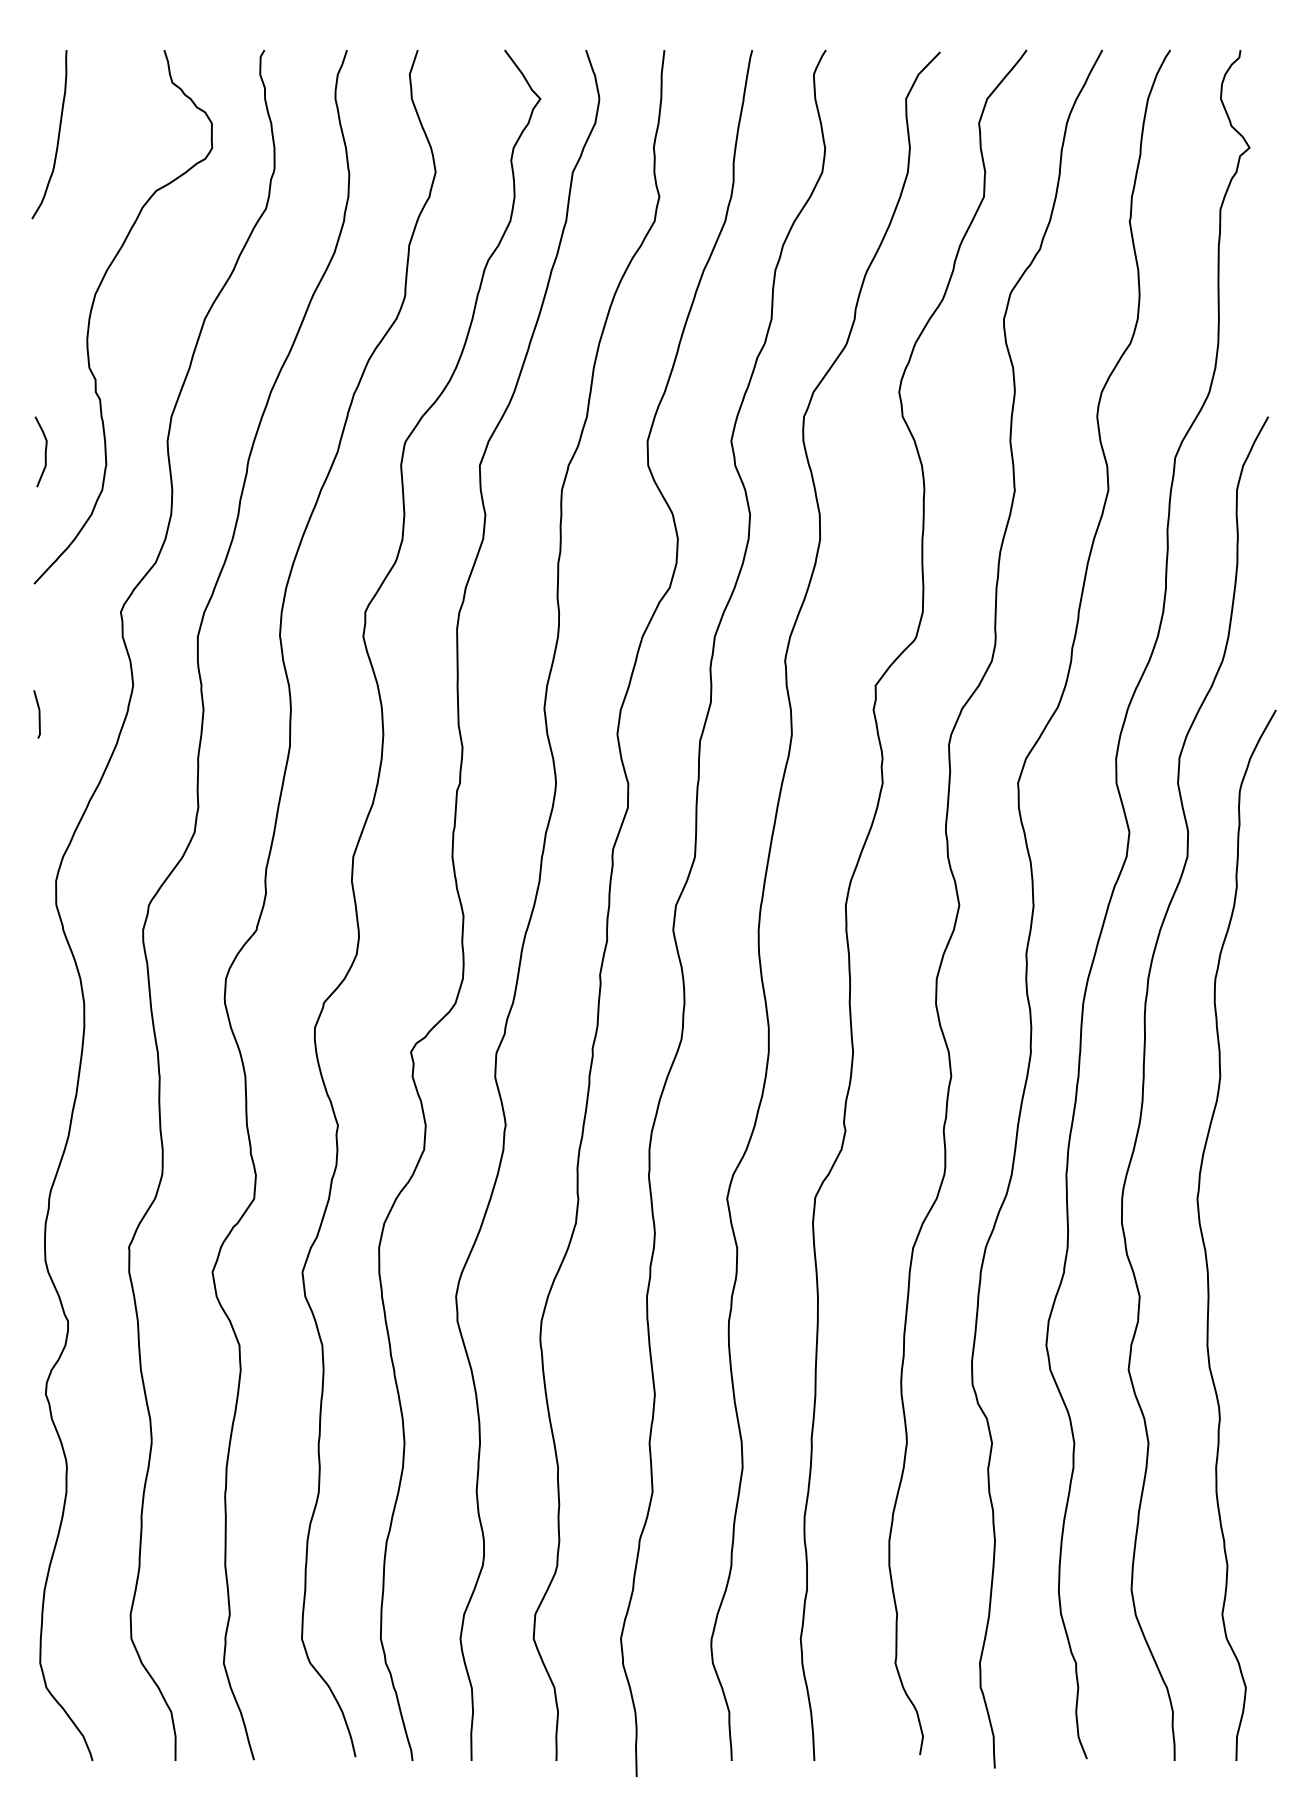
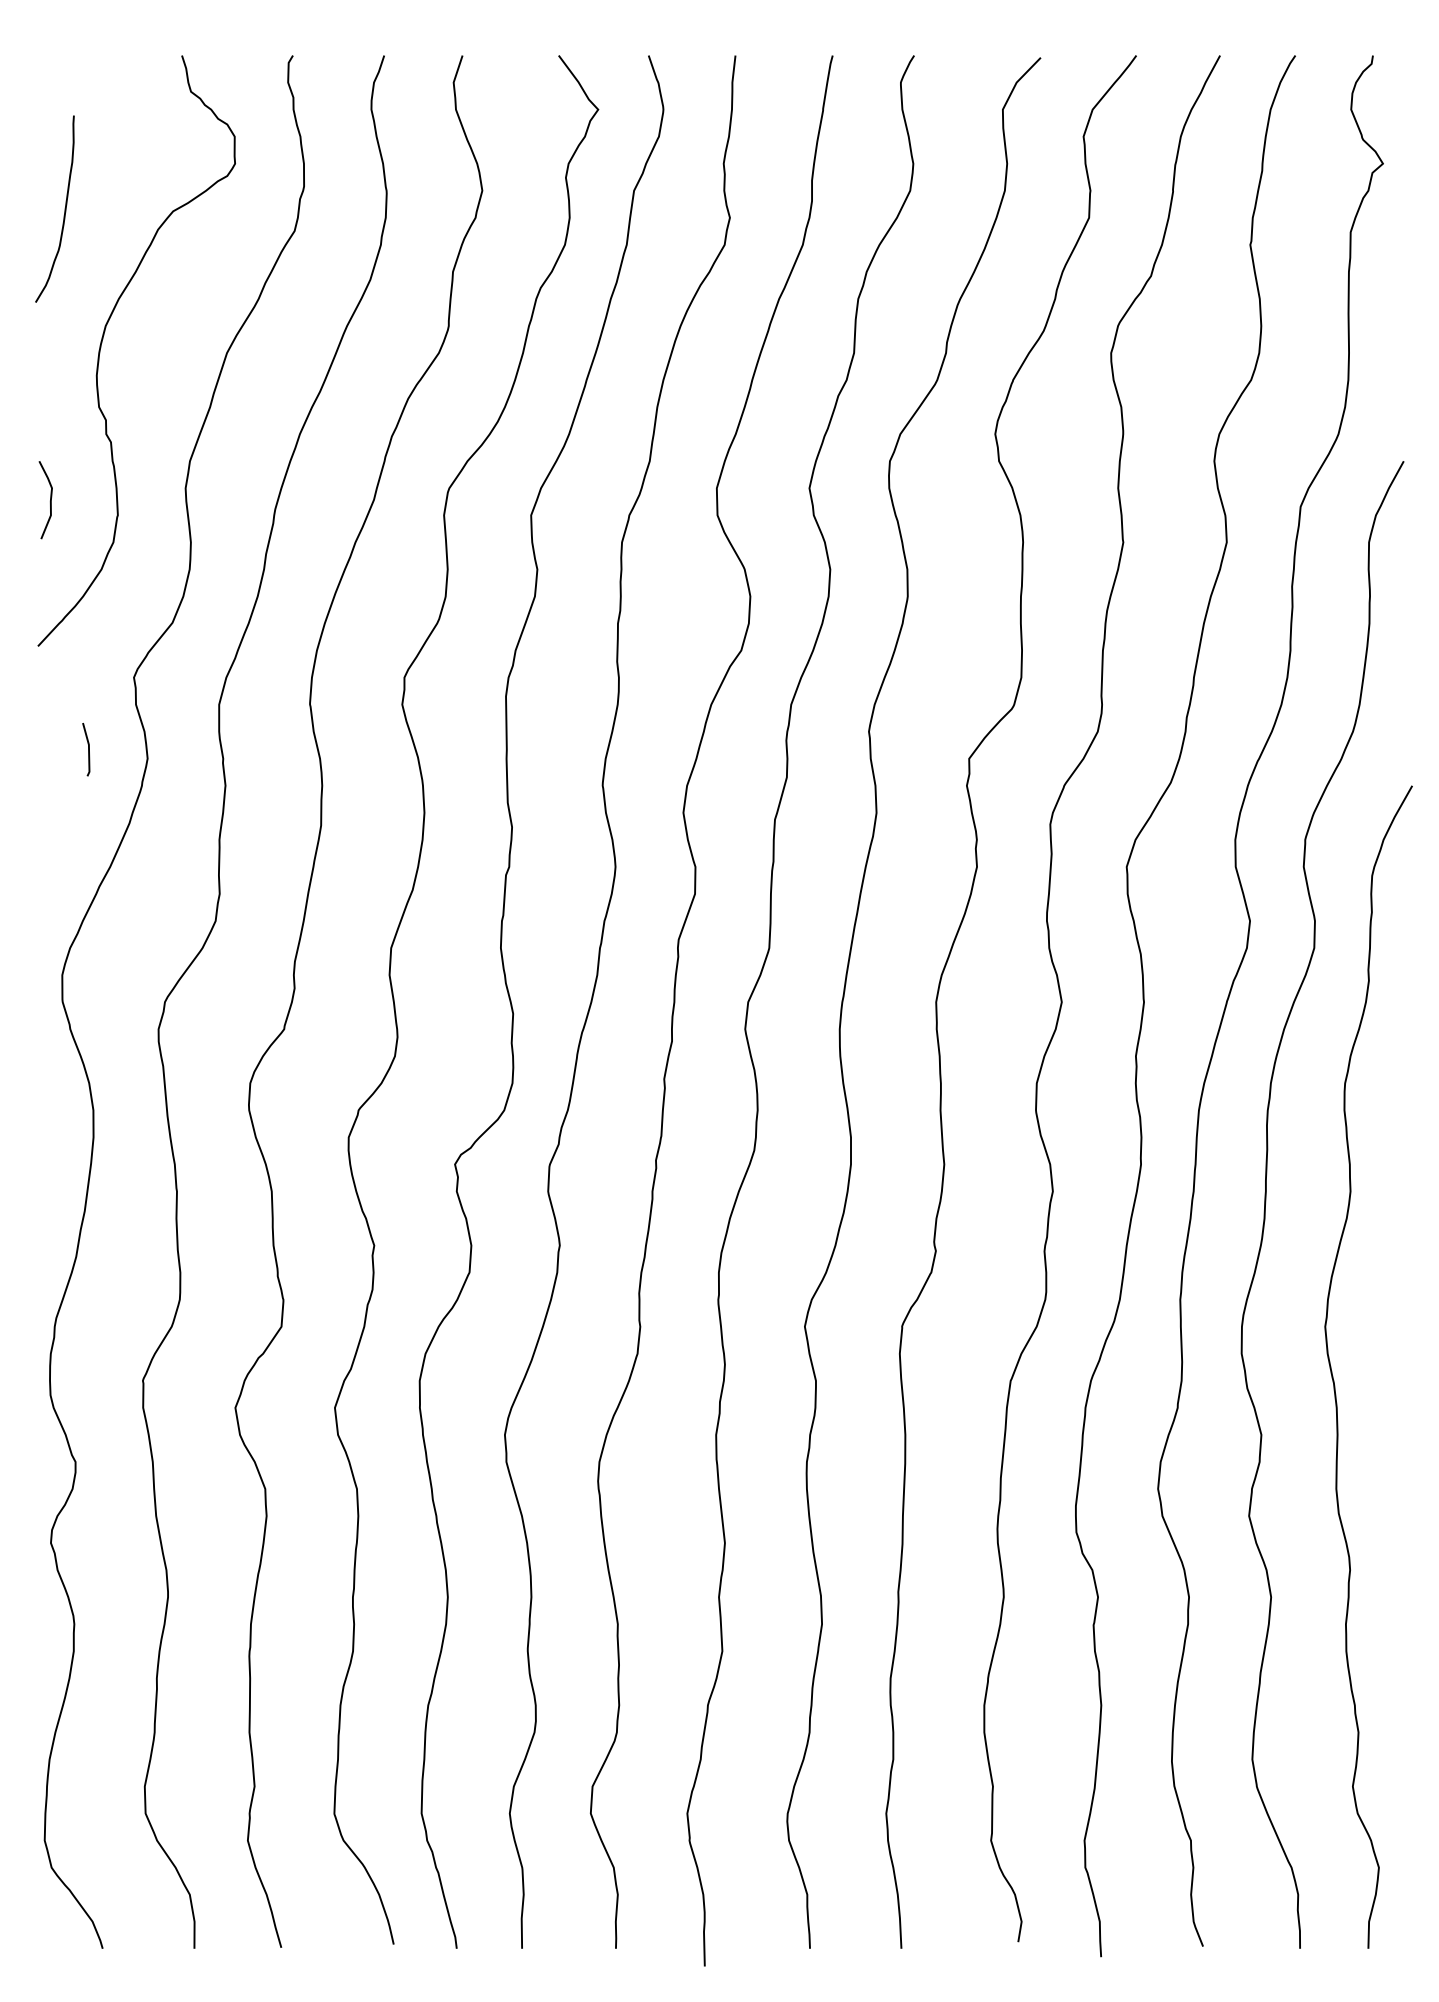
curve: (58, 134) -> (64, 208), moved
line: (39, 714) -> (88, 749), moved

